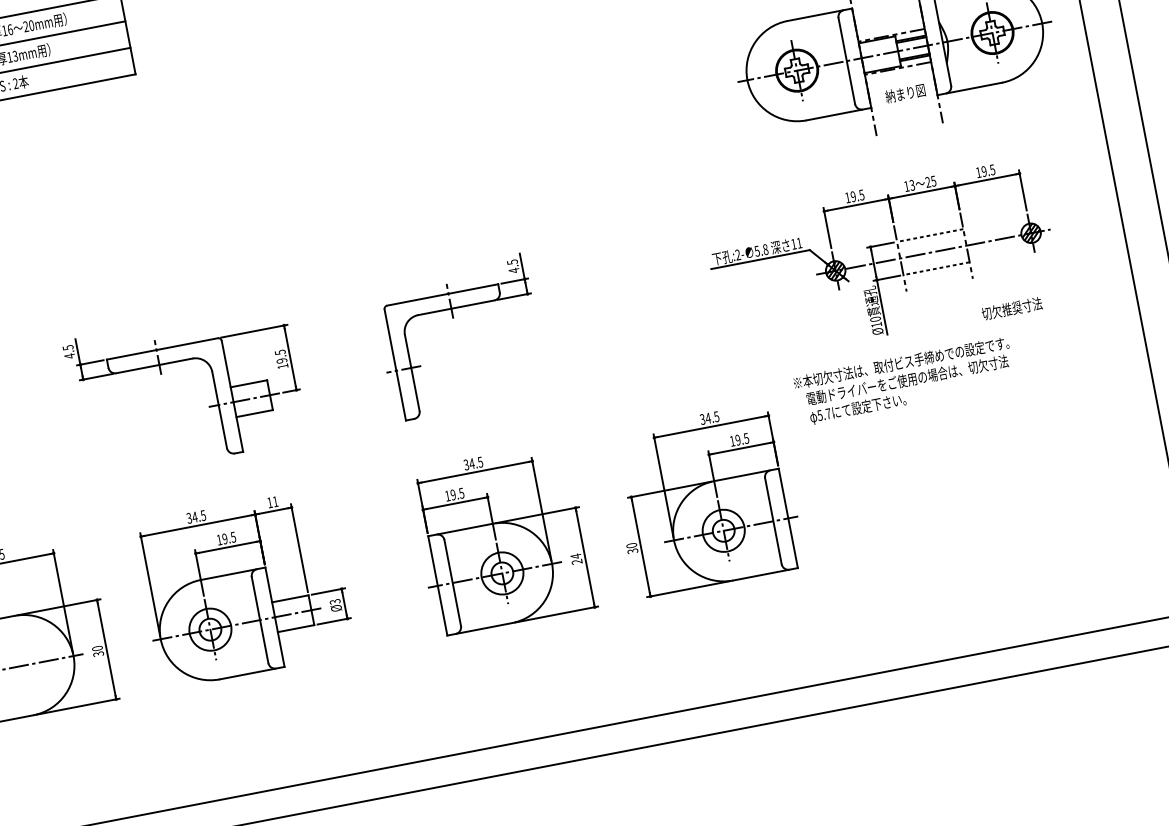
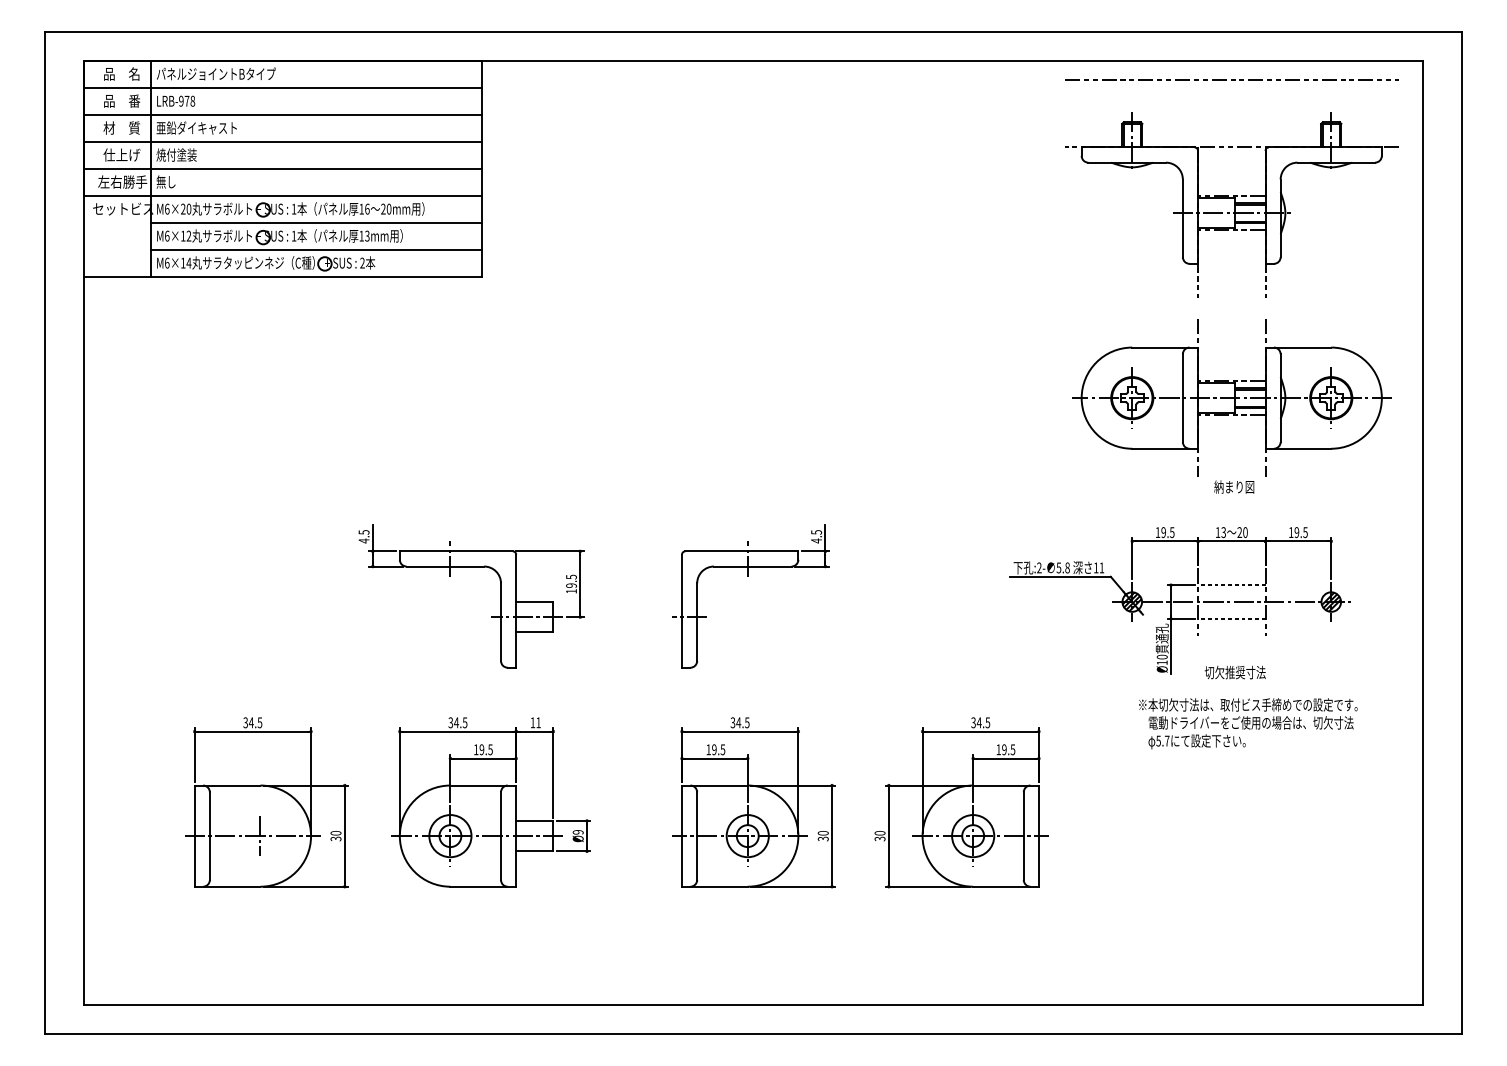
text: (905, 92) -> (1234, 486), moved
text: (933, 181) -> (1245, 532), 25 -> 20
text: (1011, 308) -> (1234, 672), moved
text: (905, 381) -> (1248, 723), moved
text: (575, 558) -> (822, 835), 24 -> 30
text: (335, 601) -> (578, 832), Ø3 -> Ø9
line: (23, 664) -> (260, 835), added

